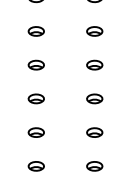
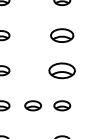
part: (94, 31) -> (62, 35), size x1.4
part: (94, 64) -> (62, 70), size x1.6
part: (66, 98) -> (32, 105), added

